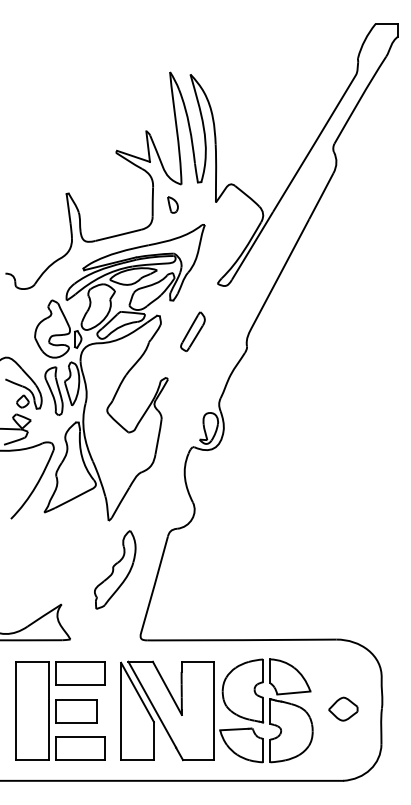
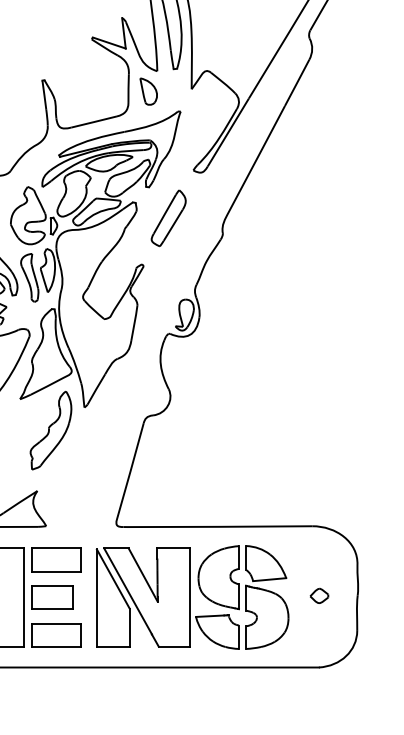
part: (172, 204) -> (148, 91), size x1.67
part: (192, 331) -> (168, 218), size x1.43
part: (115, 569) -> (51, 430), moved
part: (343, 709) -> (319, 596), size x0.62

